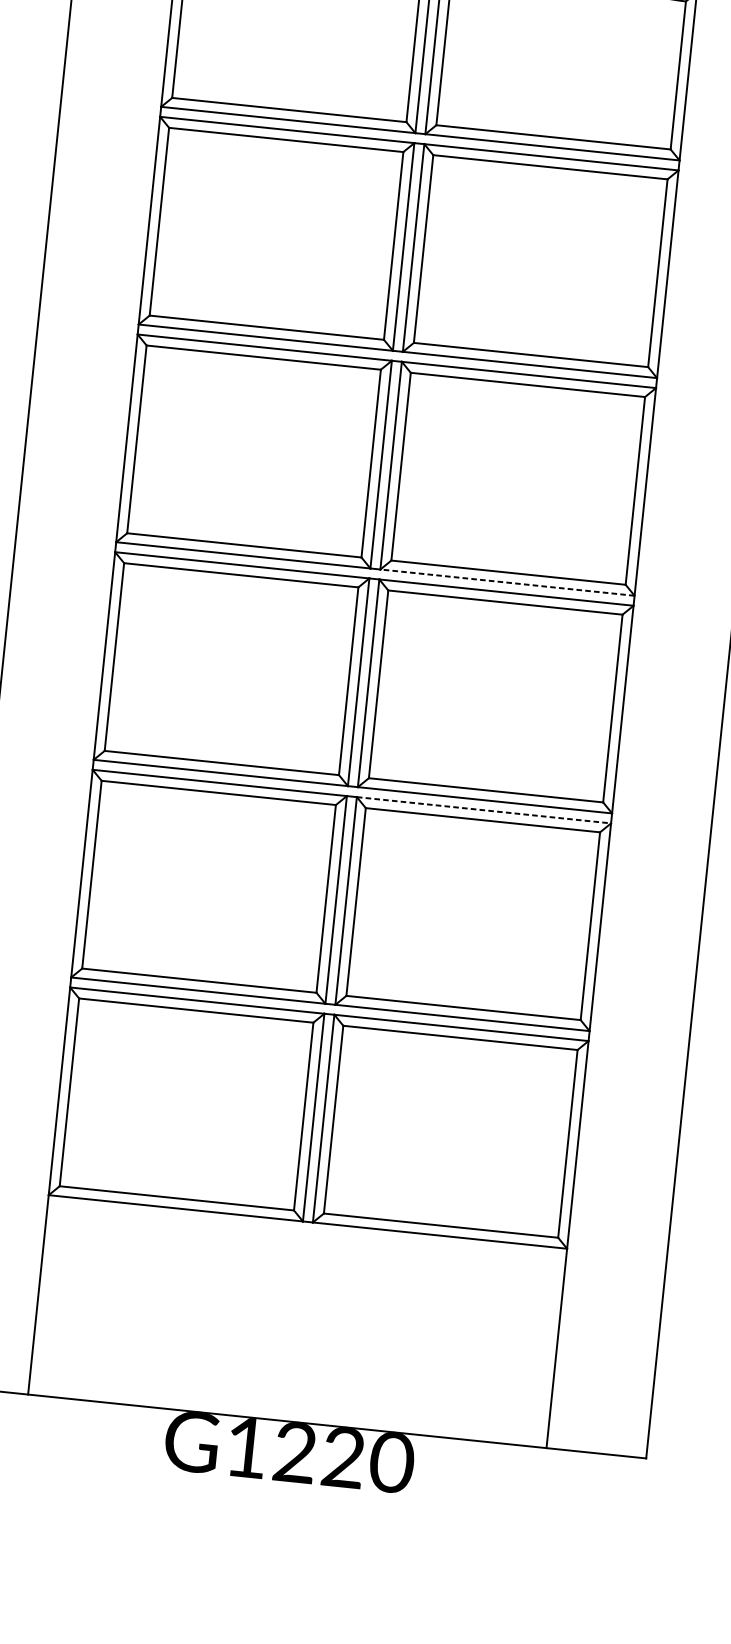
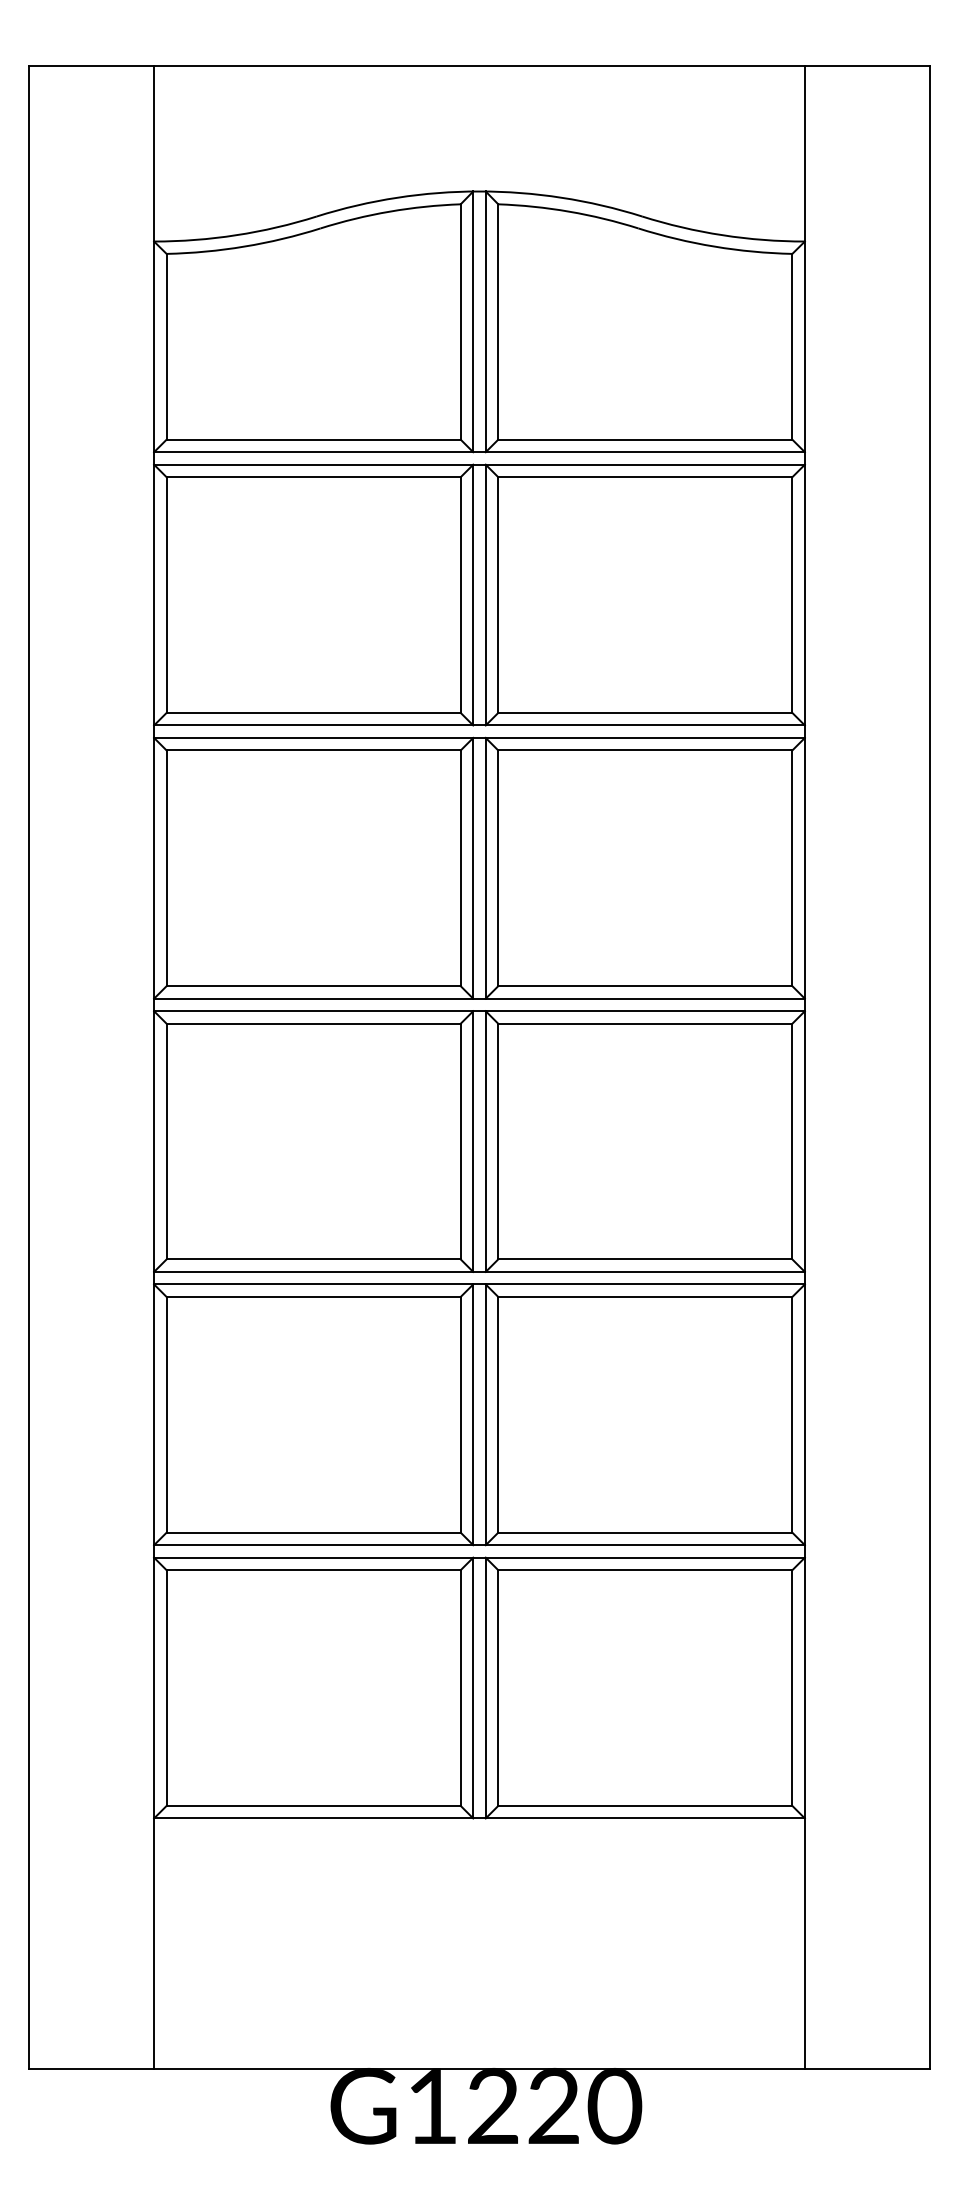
line: (507, 582) -> (645, 998), dashed -> solid
line: (484, 810) -> (645, 1284), dashed -> solid

